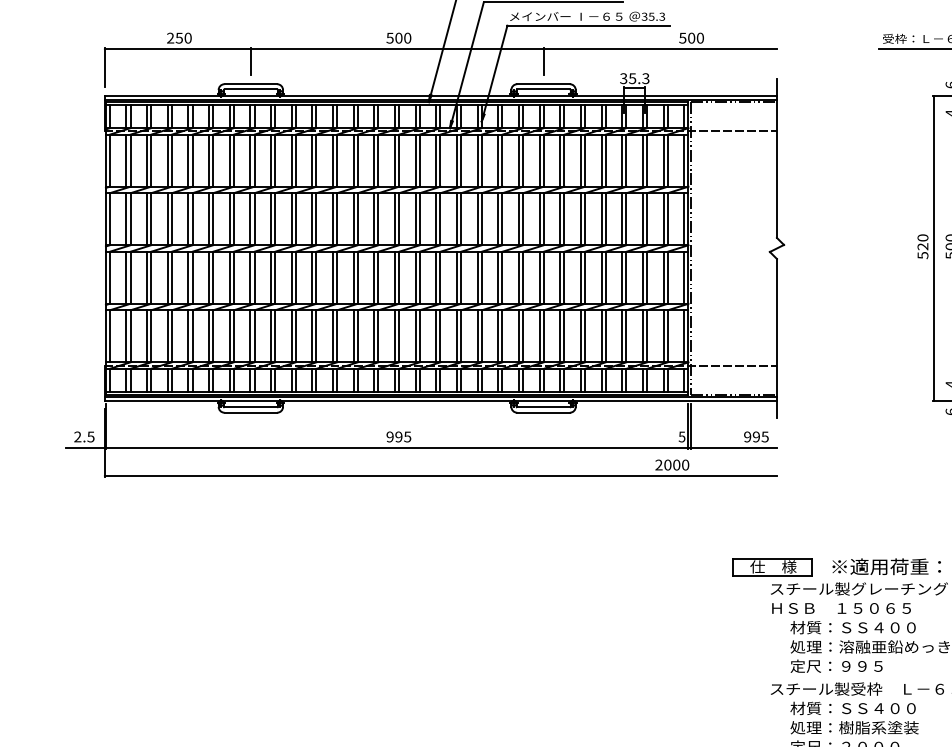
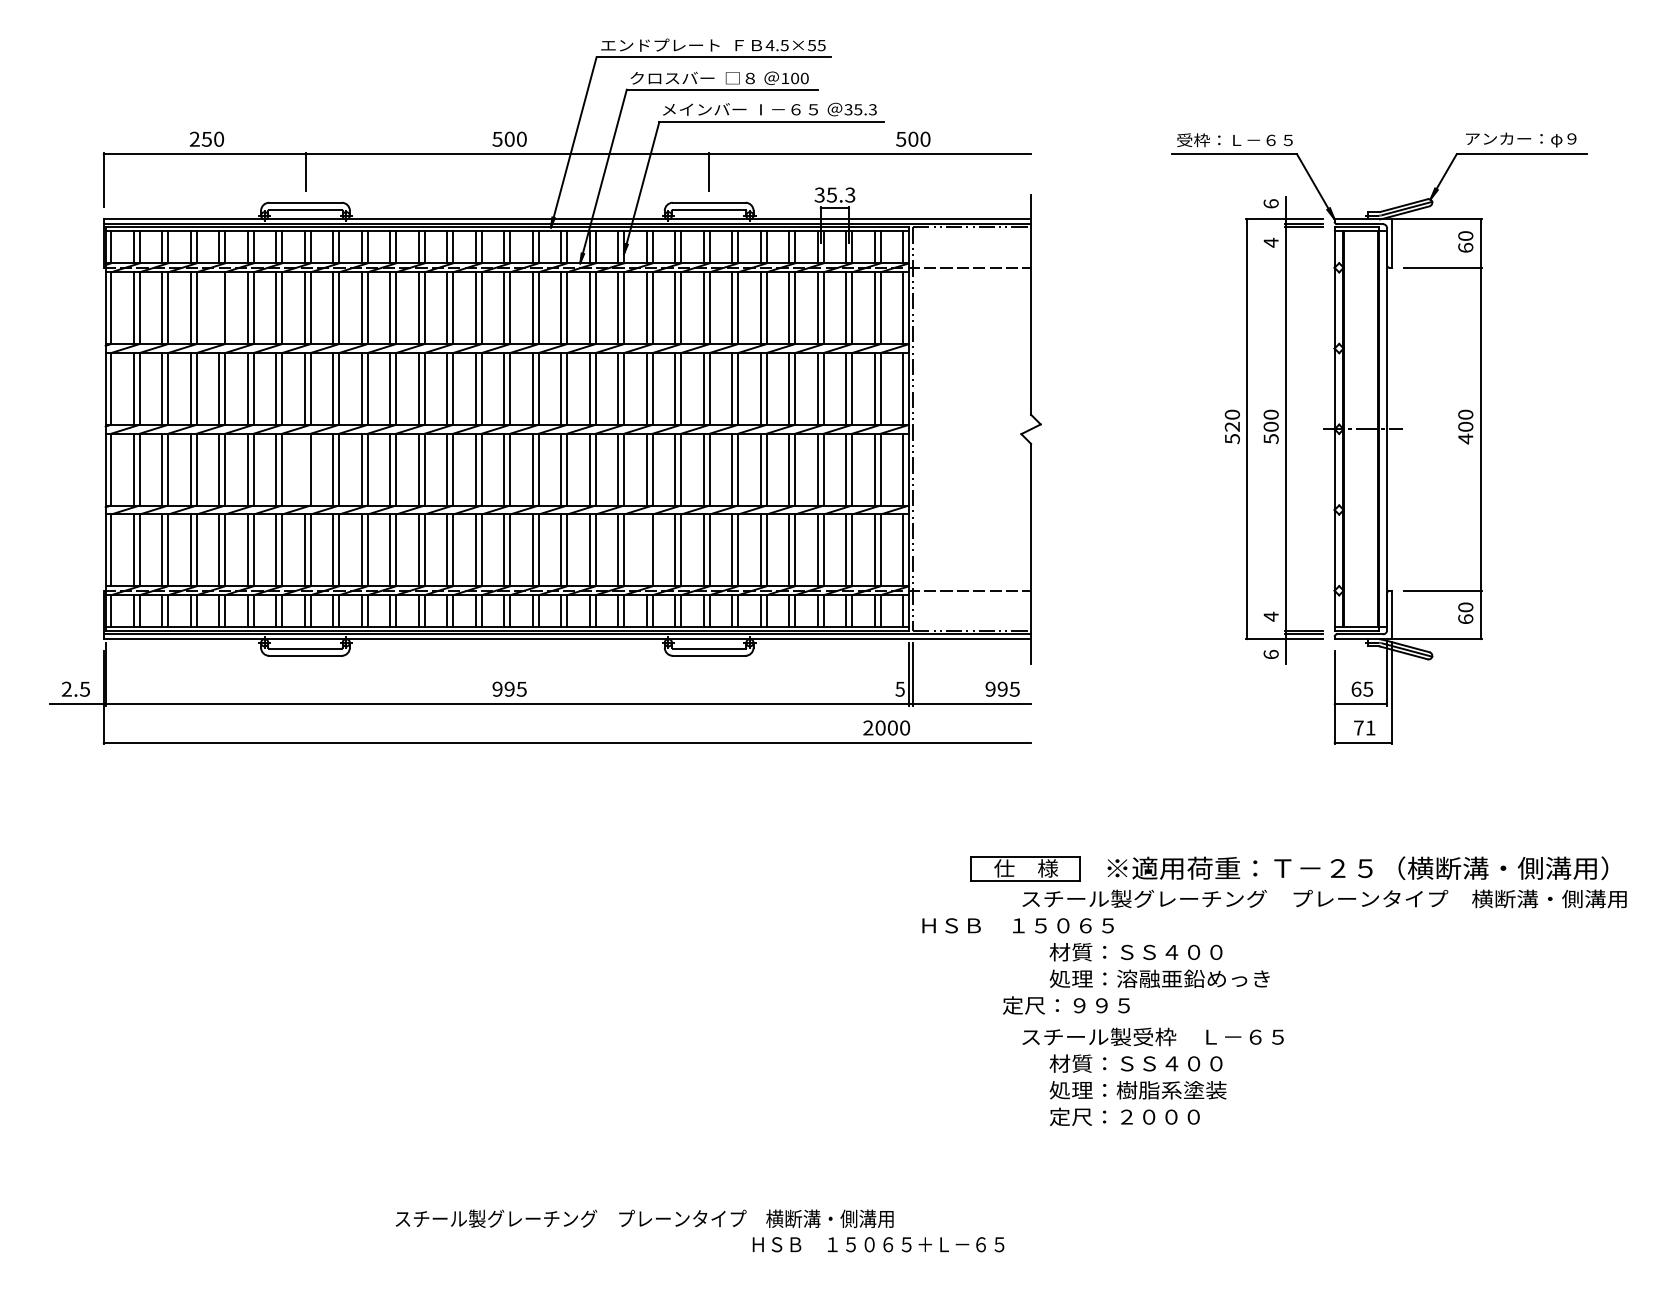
line: (188, 160) -> (219, 308), removed
line: (250, 277) -> (304, 469), removed
line: (498, 336) -> (646, 550), removed
text: (841, 608) -> (1017, 925), moved
text: (836, 666) -> (1066, 1005), moved

